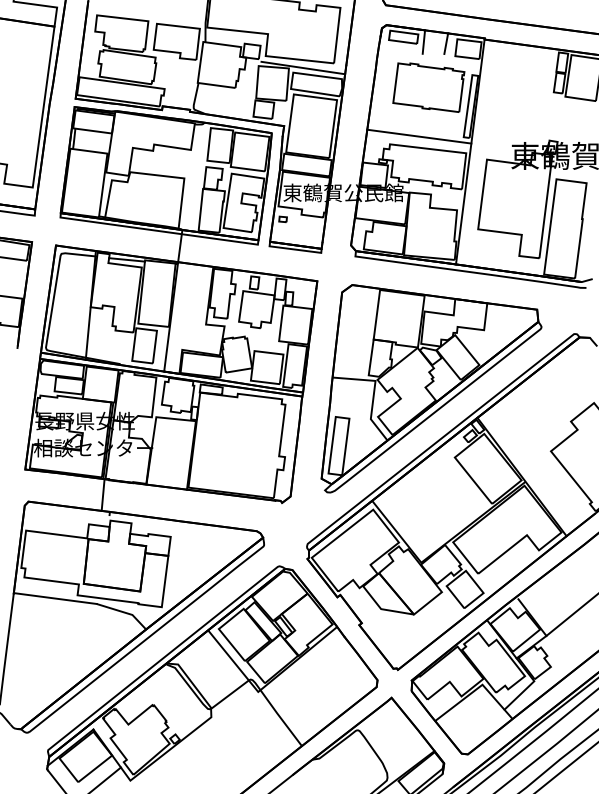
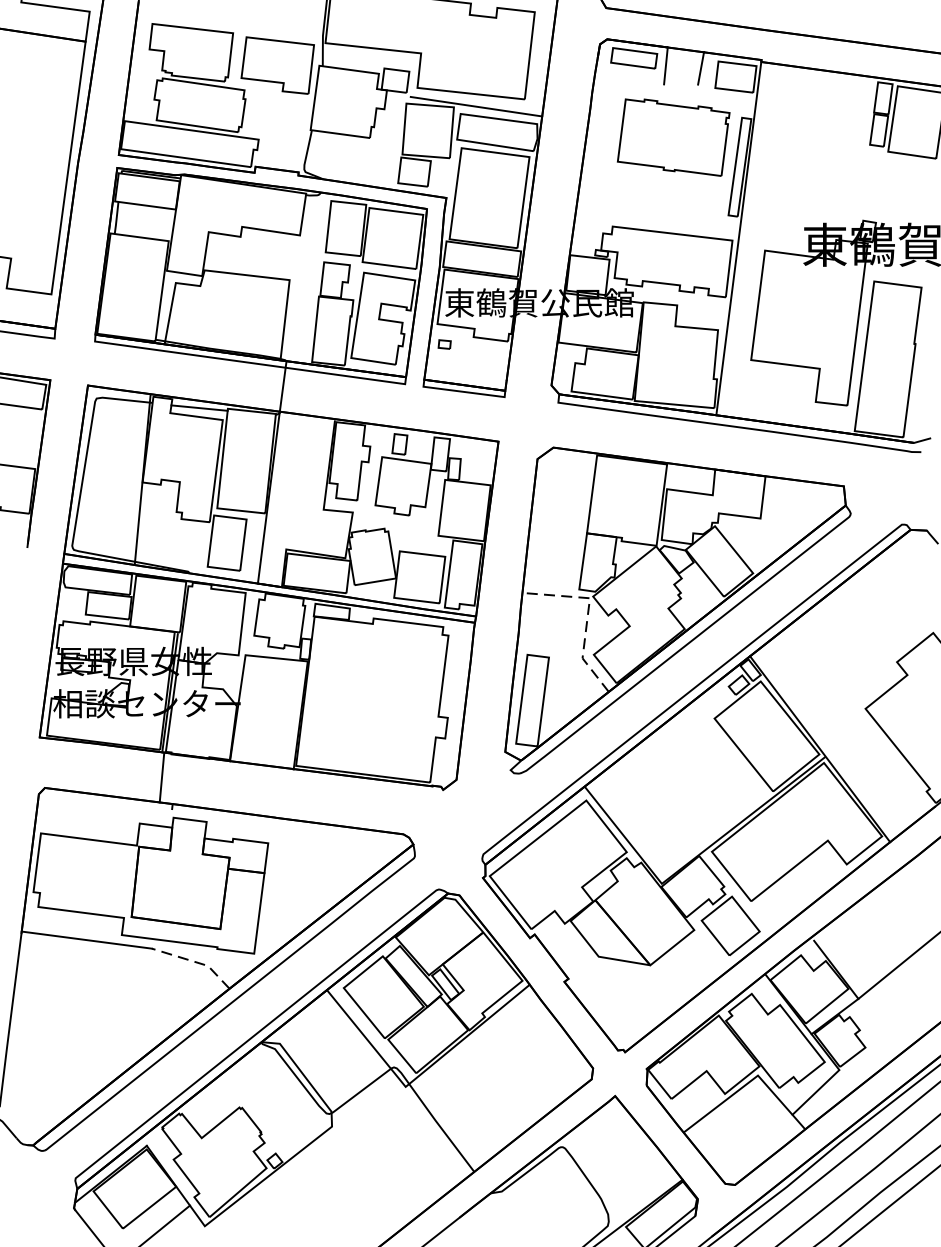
line: (419, 136) -> (659, 214), removed
line: (374, 391) -> (588, 614), solid -> dashed
line: (124, 612) -> (195, 962), solid -> dashed

